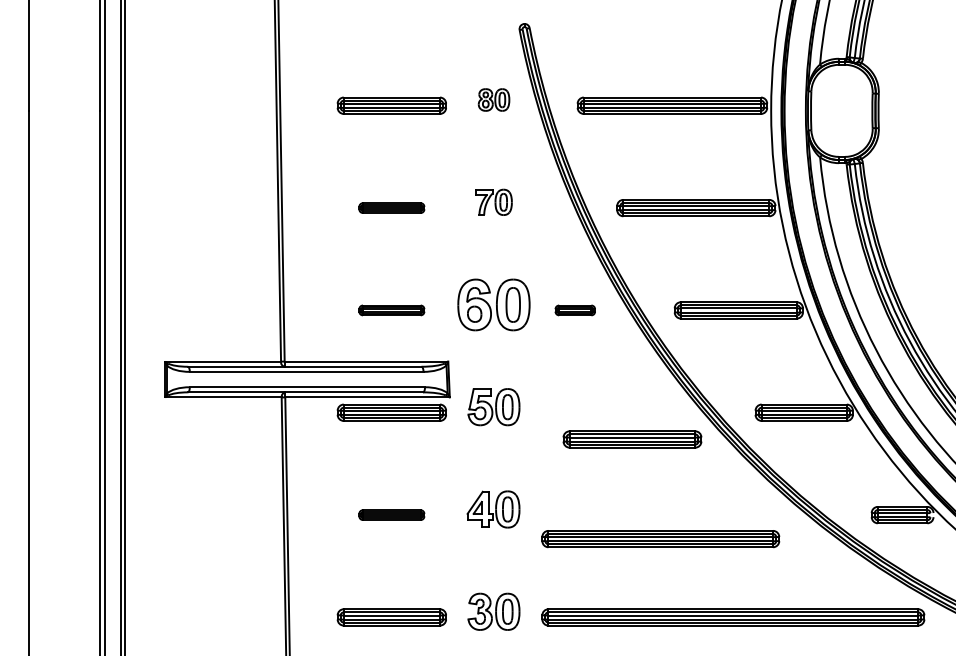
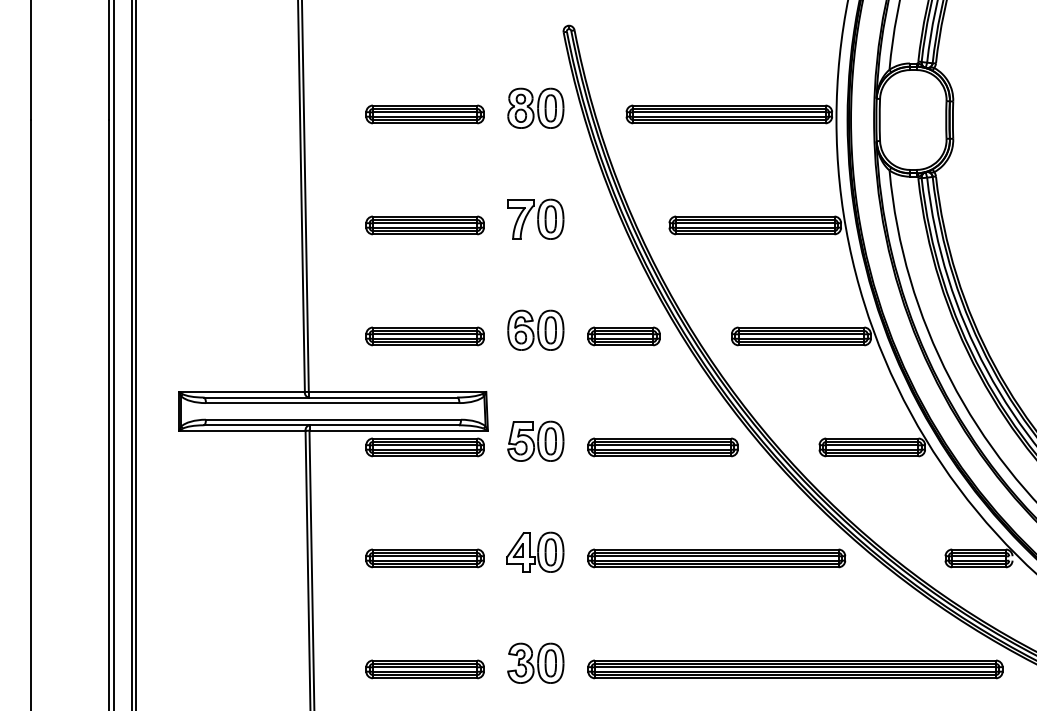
part: (493, 99) -> (535, 107), size x1.67
part: (493, 201) -> (535, 218), size x1.43
part: (391, 208) -> (424, 225), size x1.67
part: (493, 304) -> (535, 329), size x0.71
part: (391, 310) -> (424, 336), size x1.67
part: (574, 310) -> (623, 336), size x1.67
part: (631, 439) -> (662, 447), moved
part: (391, 515) -> (424, 558), size x1.67
part: (660, 539) -> (716, 558), moved

